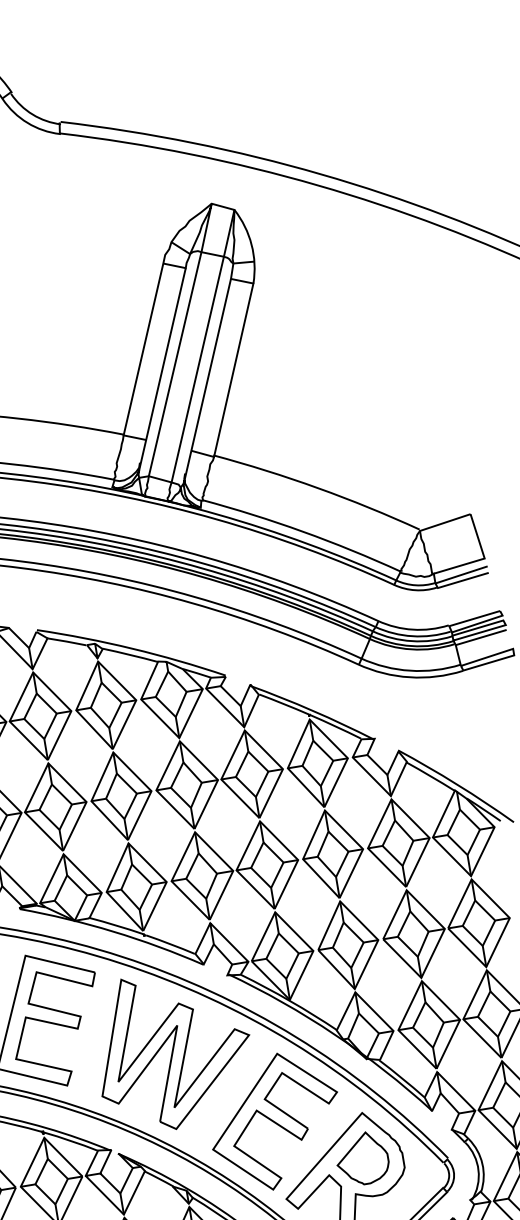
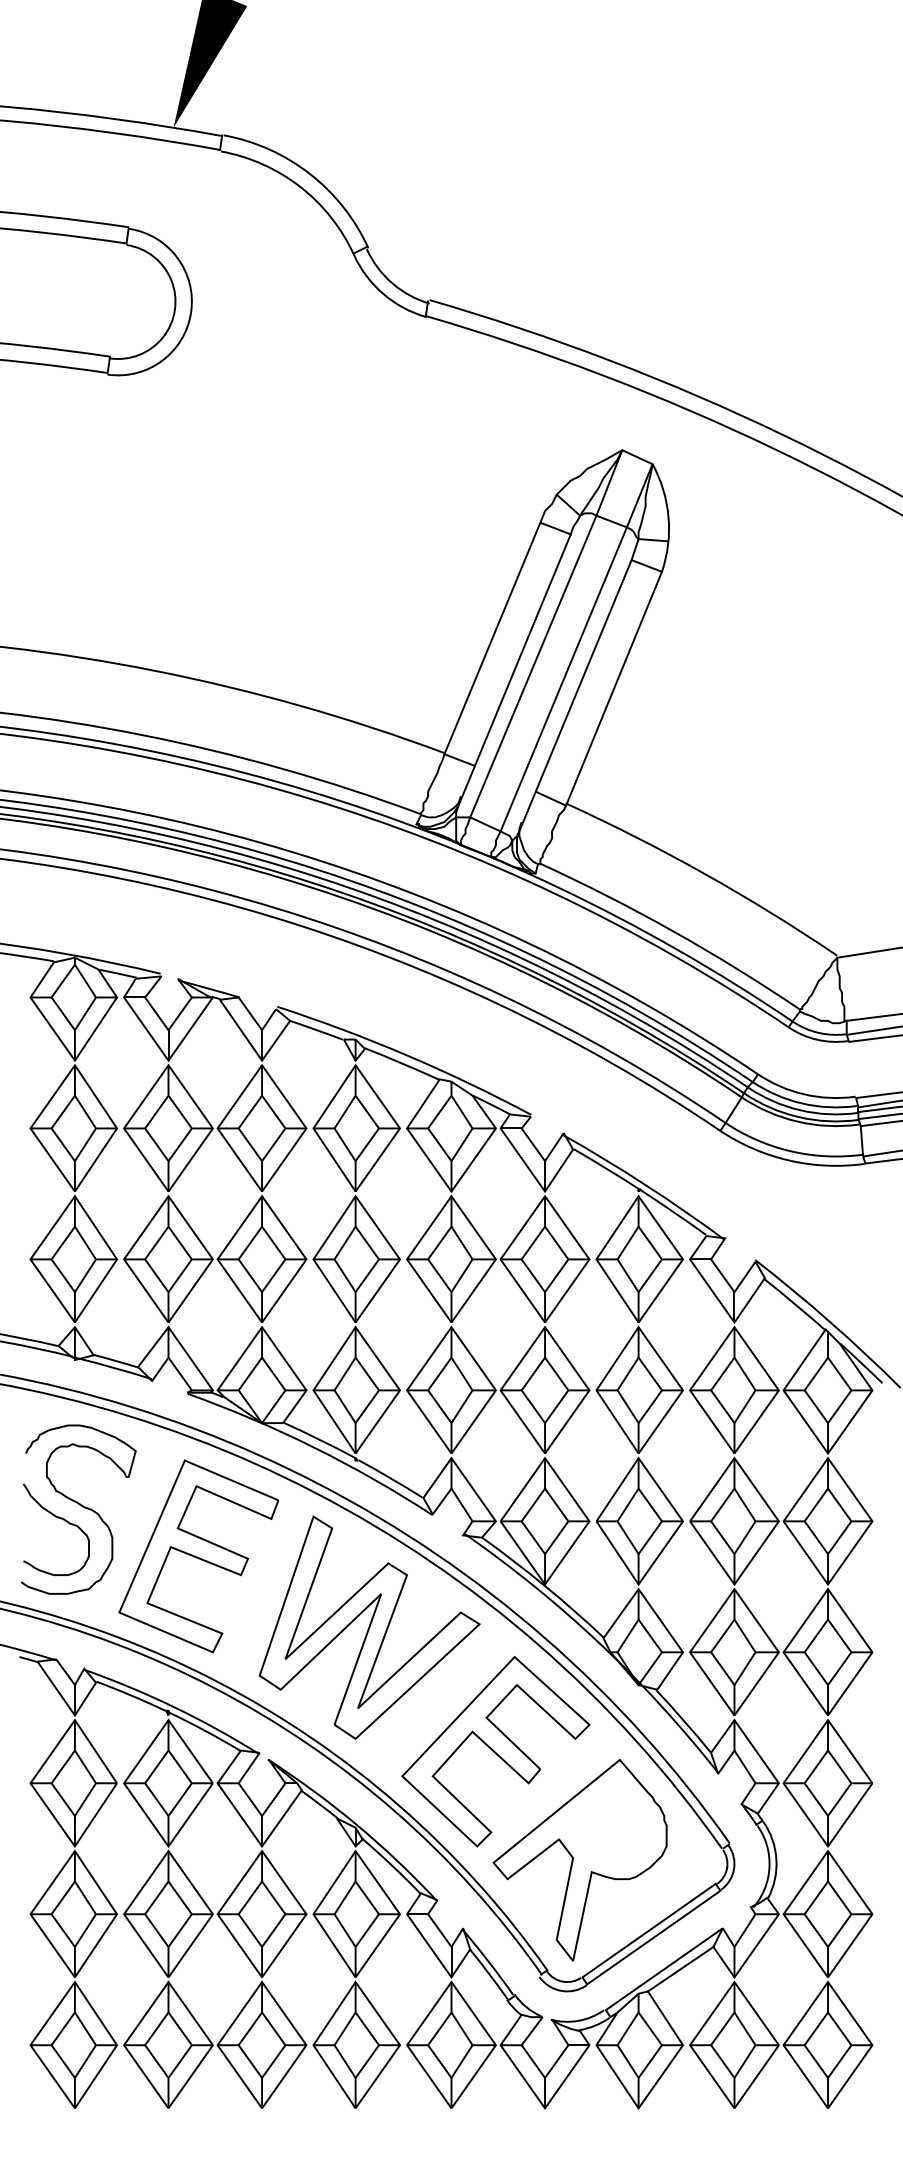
part: (362, 1159) -> (609, 1824), removed

